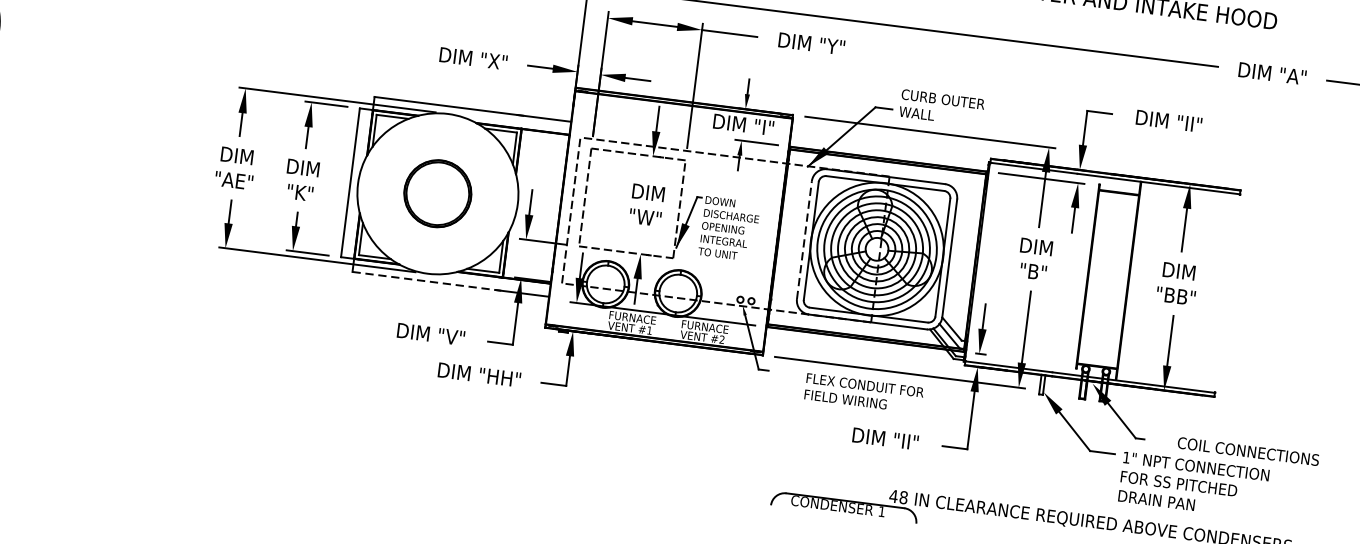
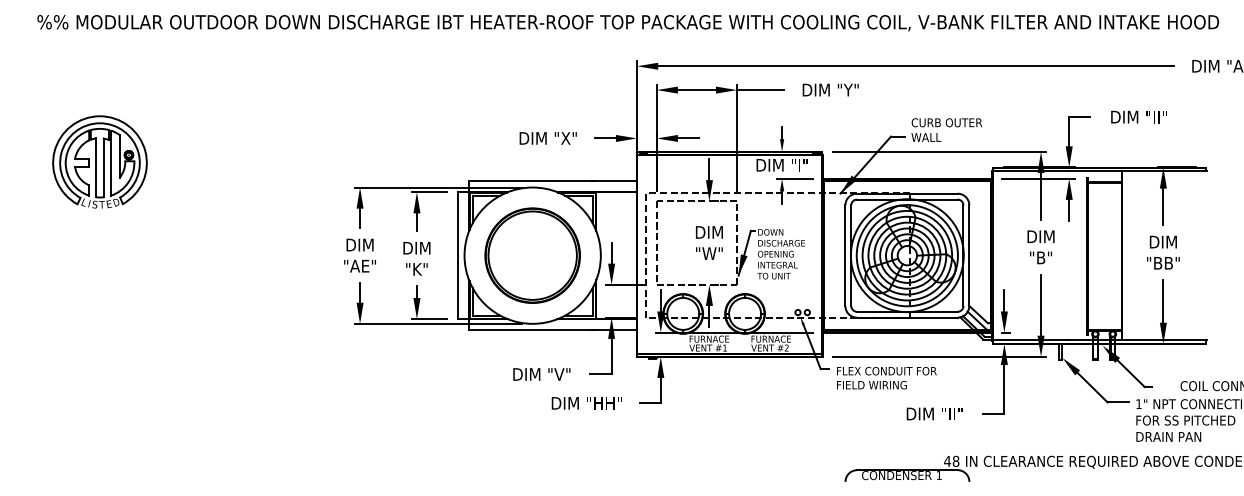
part: (437, 193) -> (532, 255), size x1.67
line: (804, 239) -> (845, 255), dashed -> solid
line: (427, 281) -> (533, 330), dashed -> solid
text: (863, 393) -> (886, 378), moved

